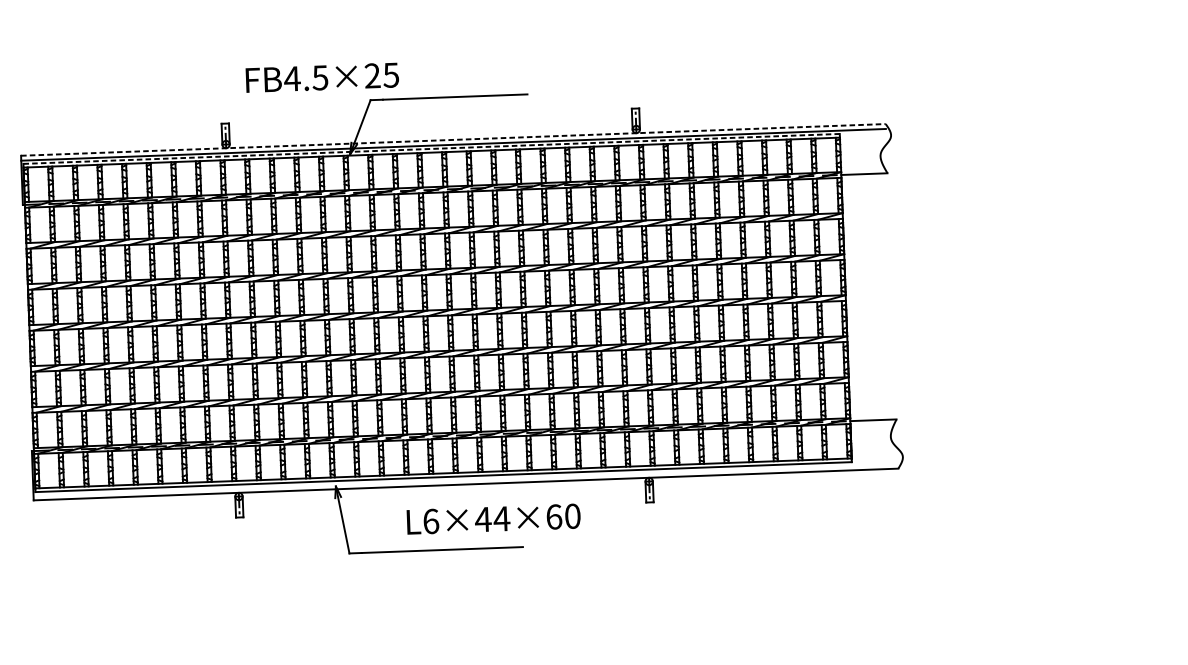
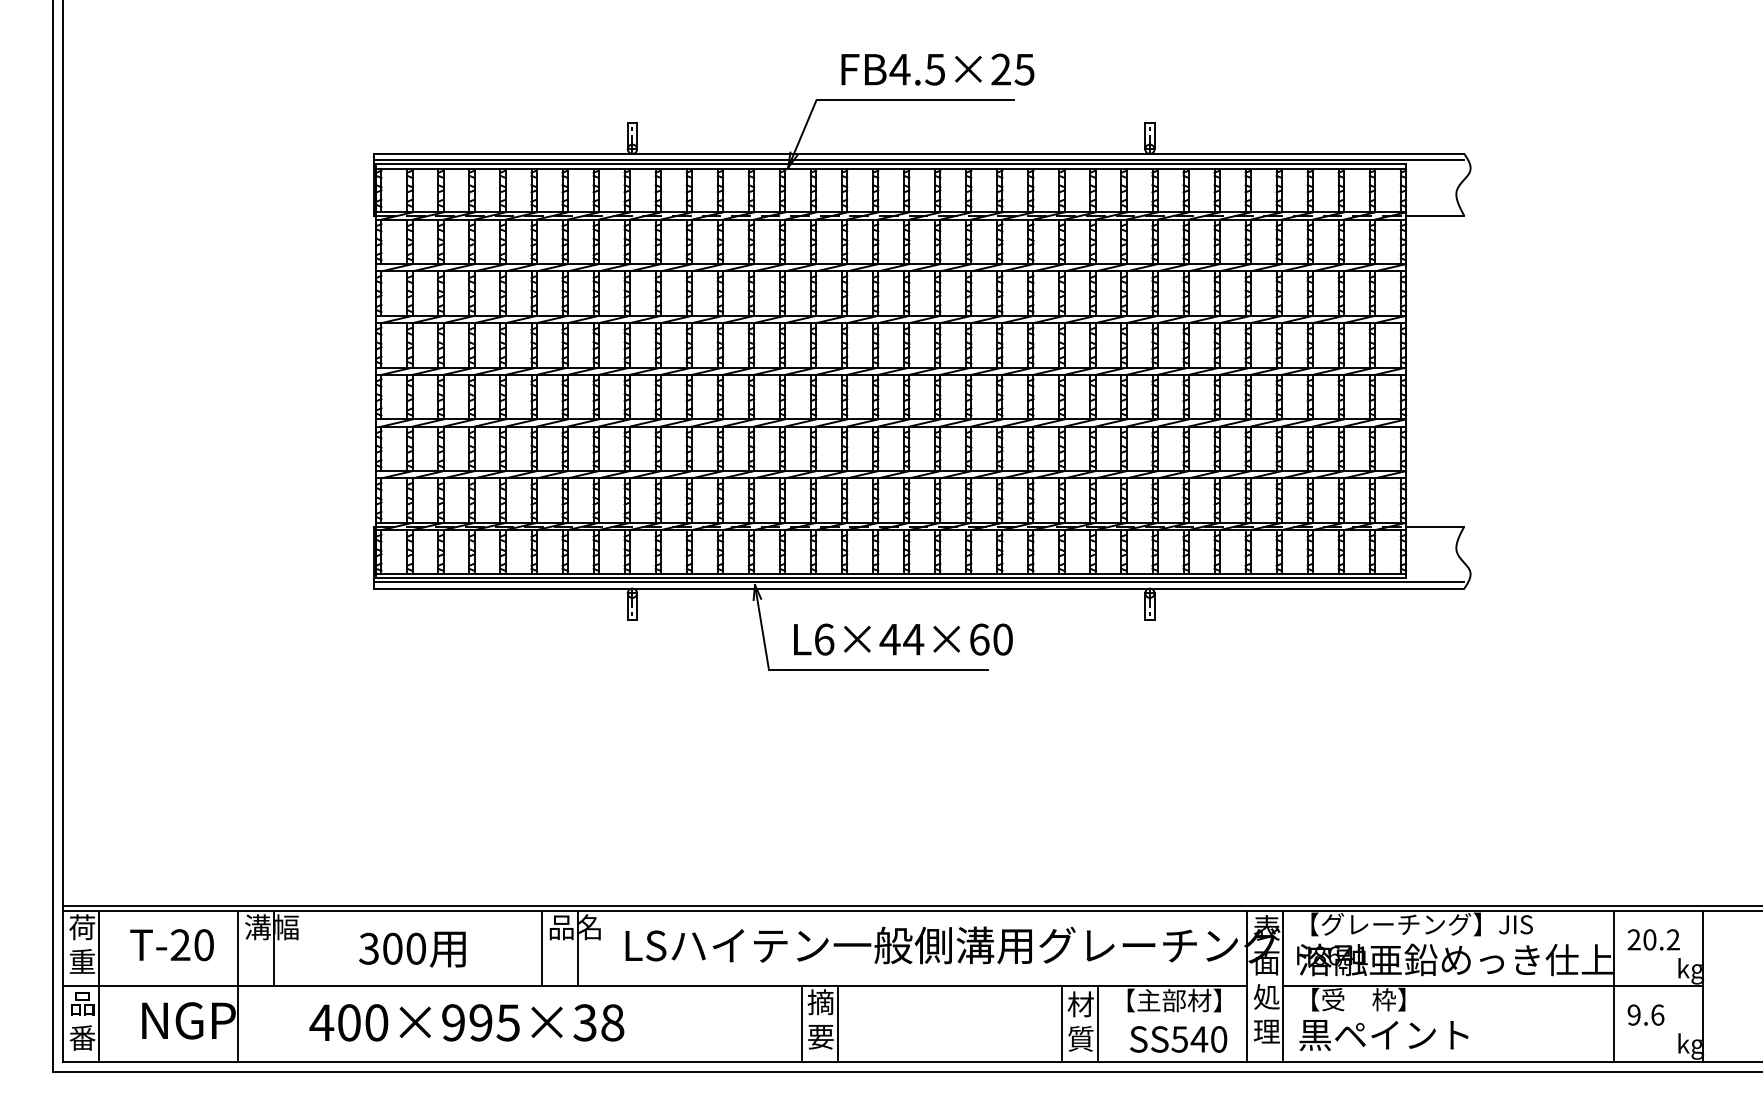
text: (322, 77) -> (937, 69), moved
line: (453, 139) -> (919, 153), dashed -> solid
line: (431, 149) -> (891, 164), dashed -> solid
line: (465, 479) -> (918, 582), added
text: (493, 519) -> (903, 639), moved

